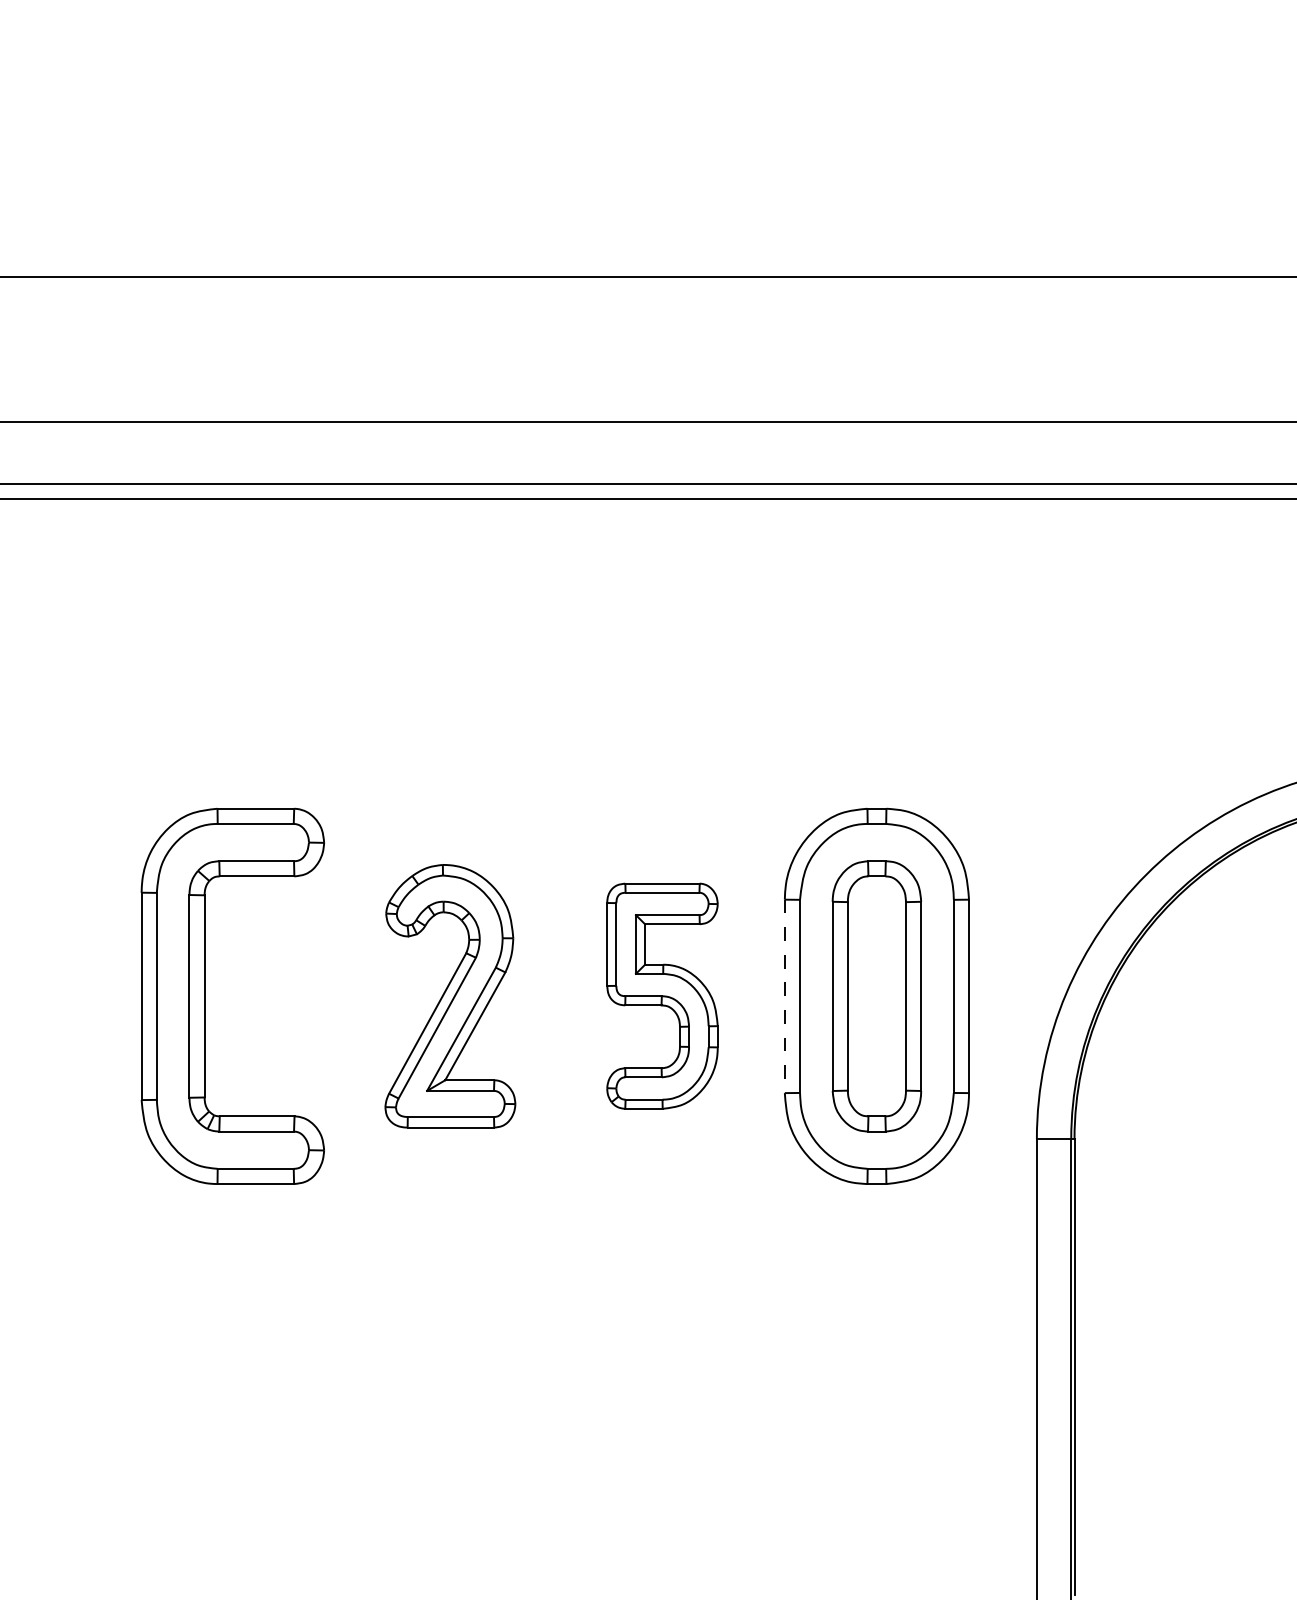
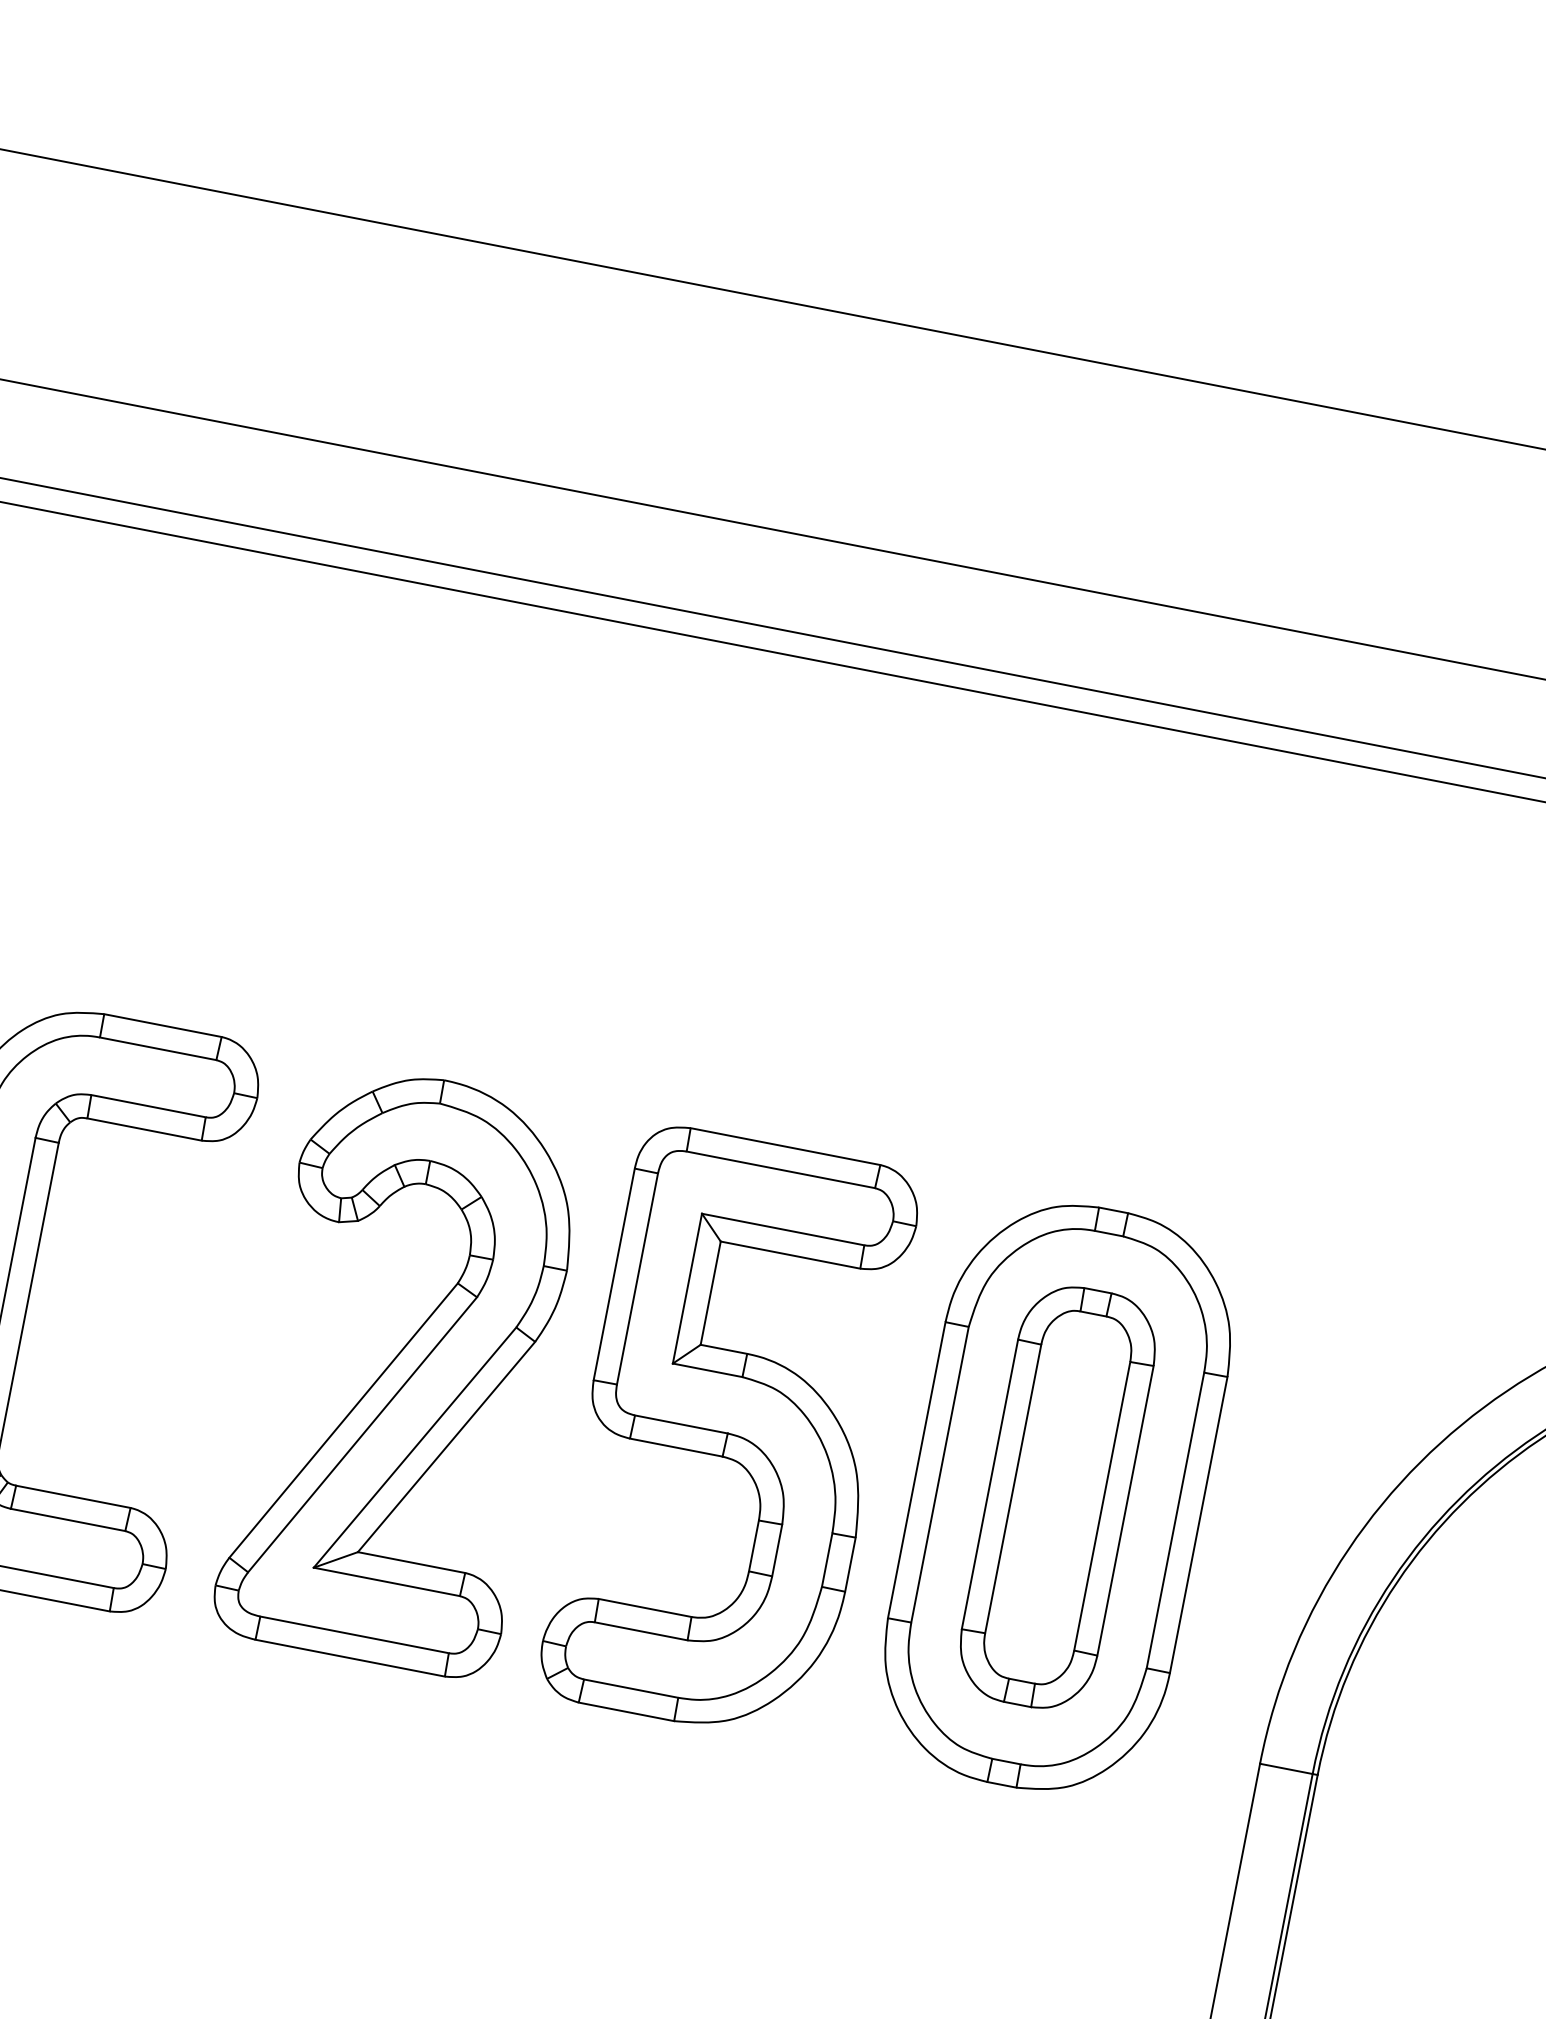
part: (450, 995) -> (405, 1369), size x1.43
part: (662, 995) -> (729, 1432), size x1.67
line: (784, 996) -> (916, 1470), dashed -> solid

